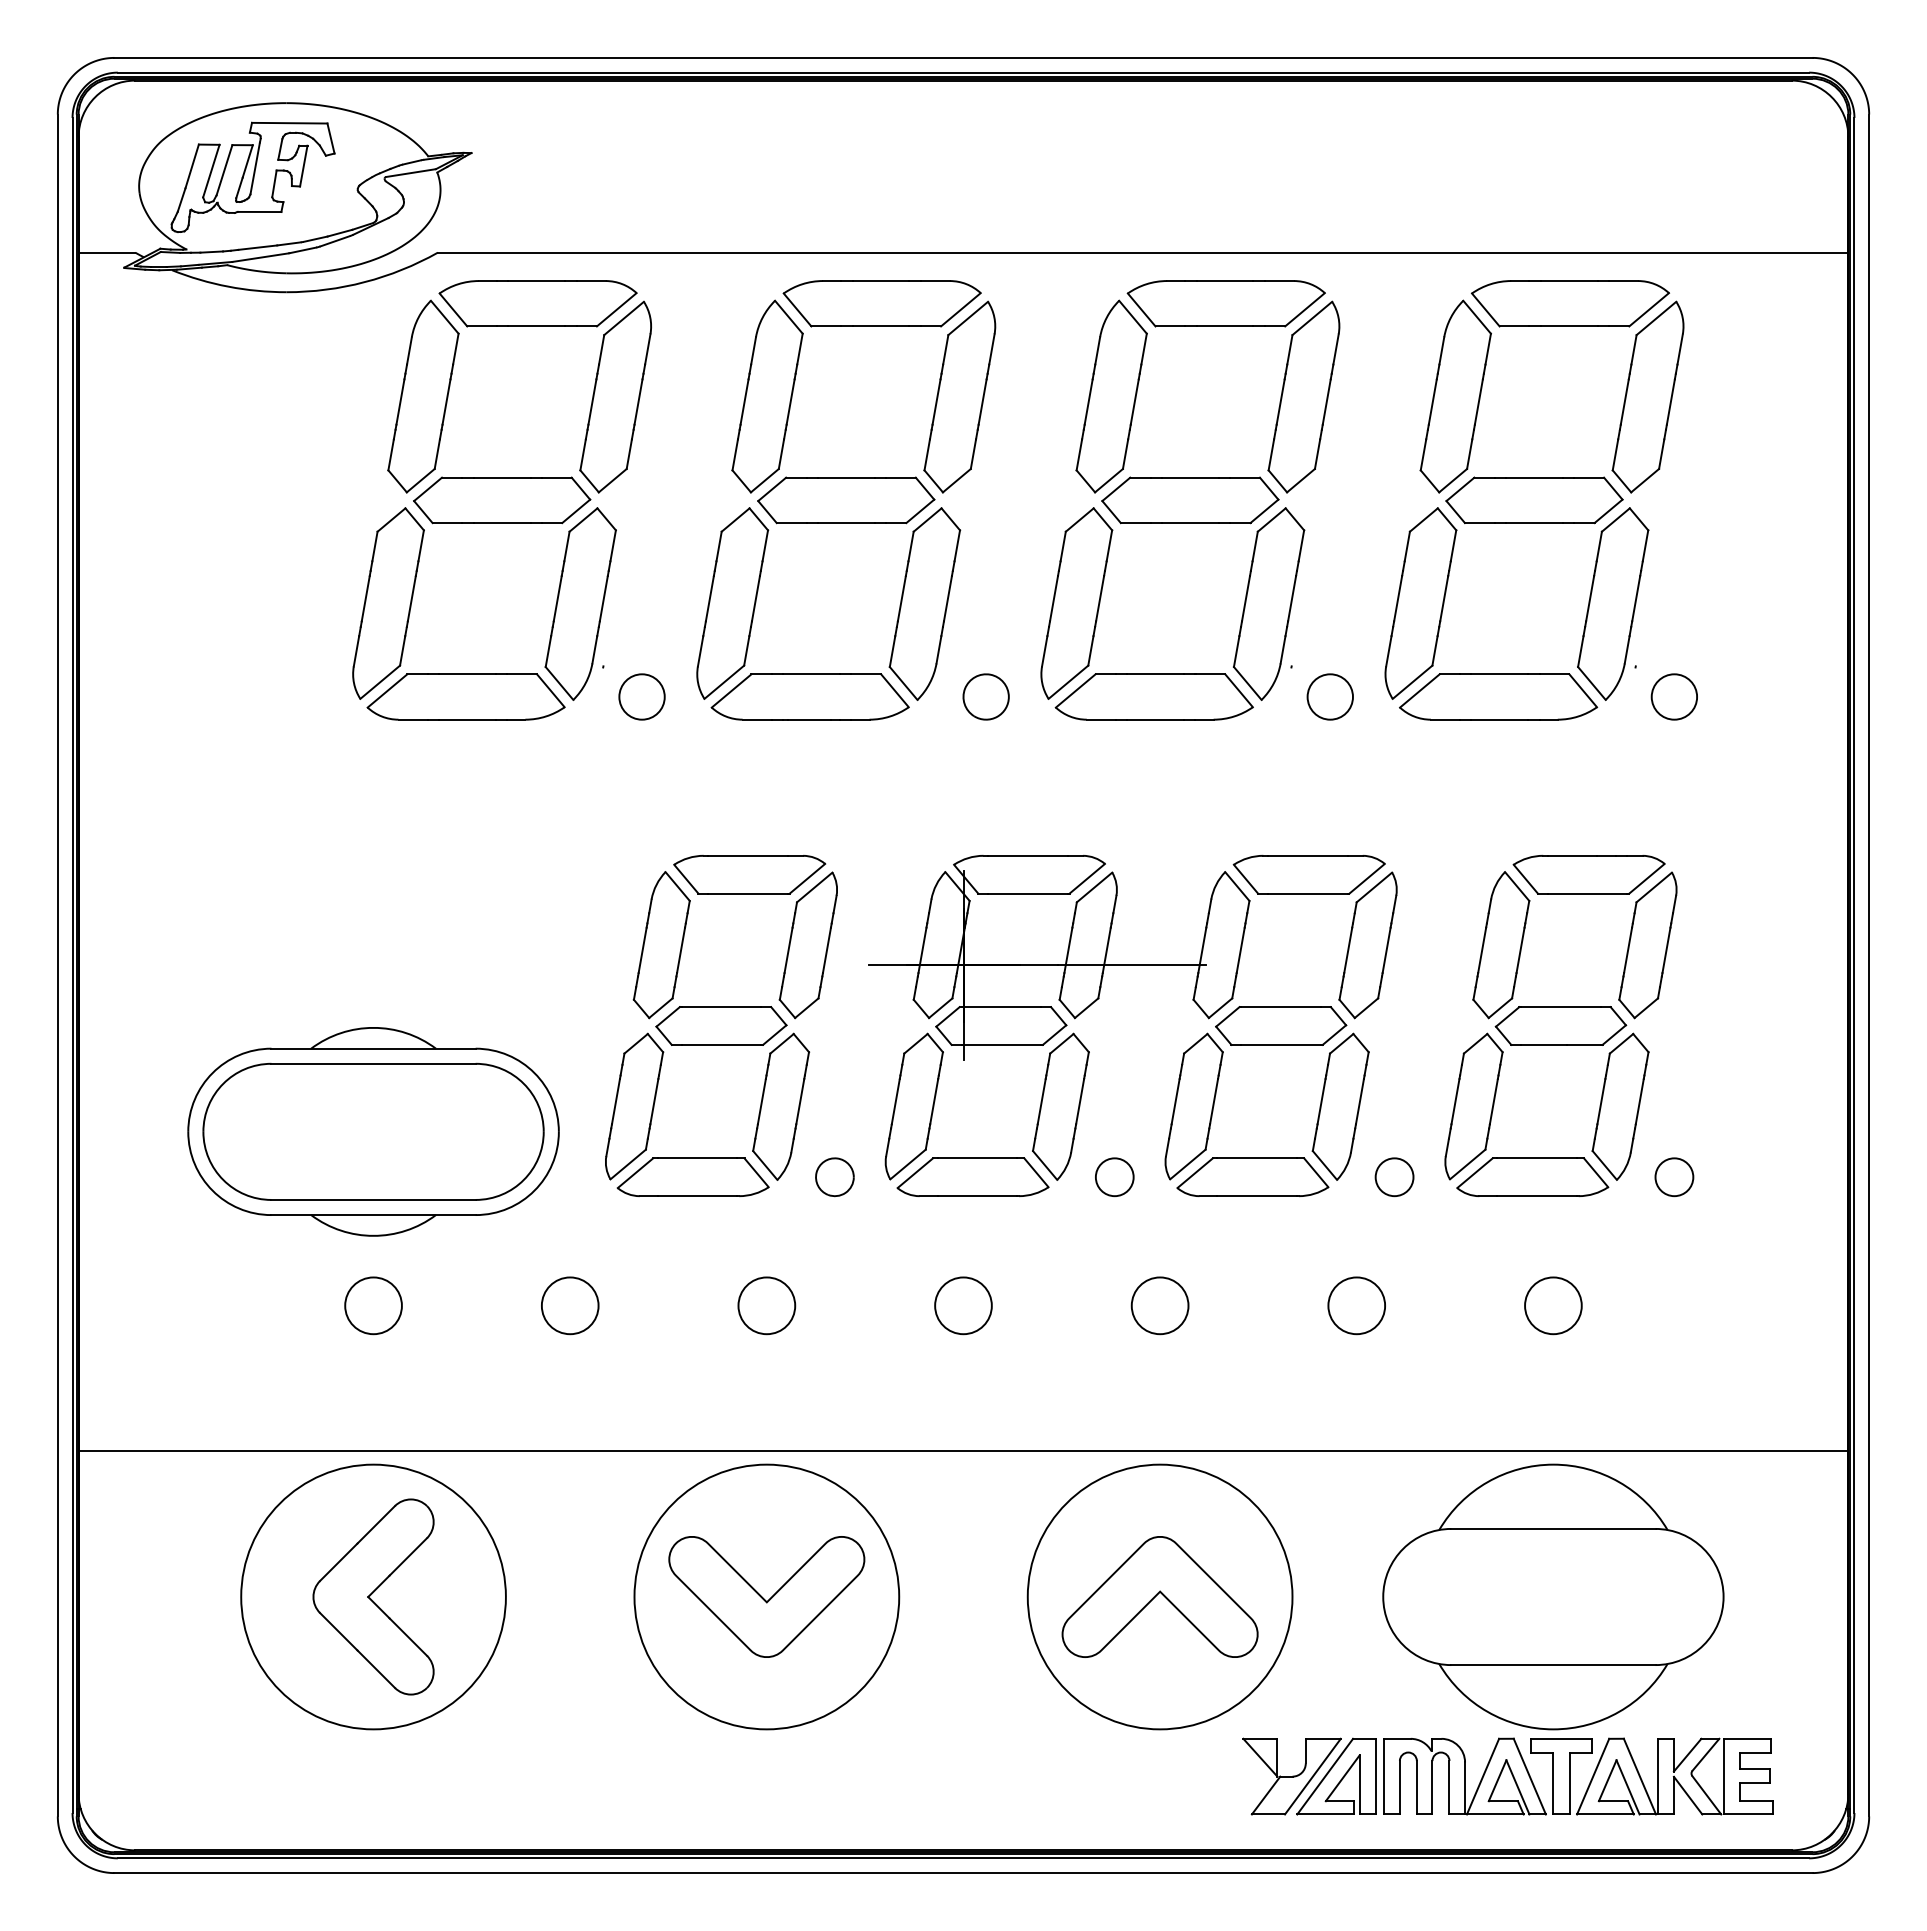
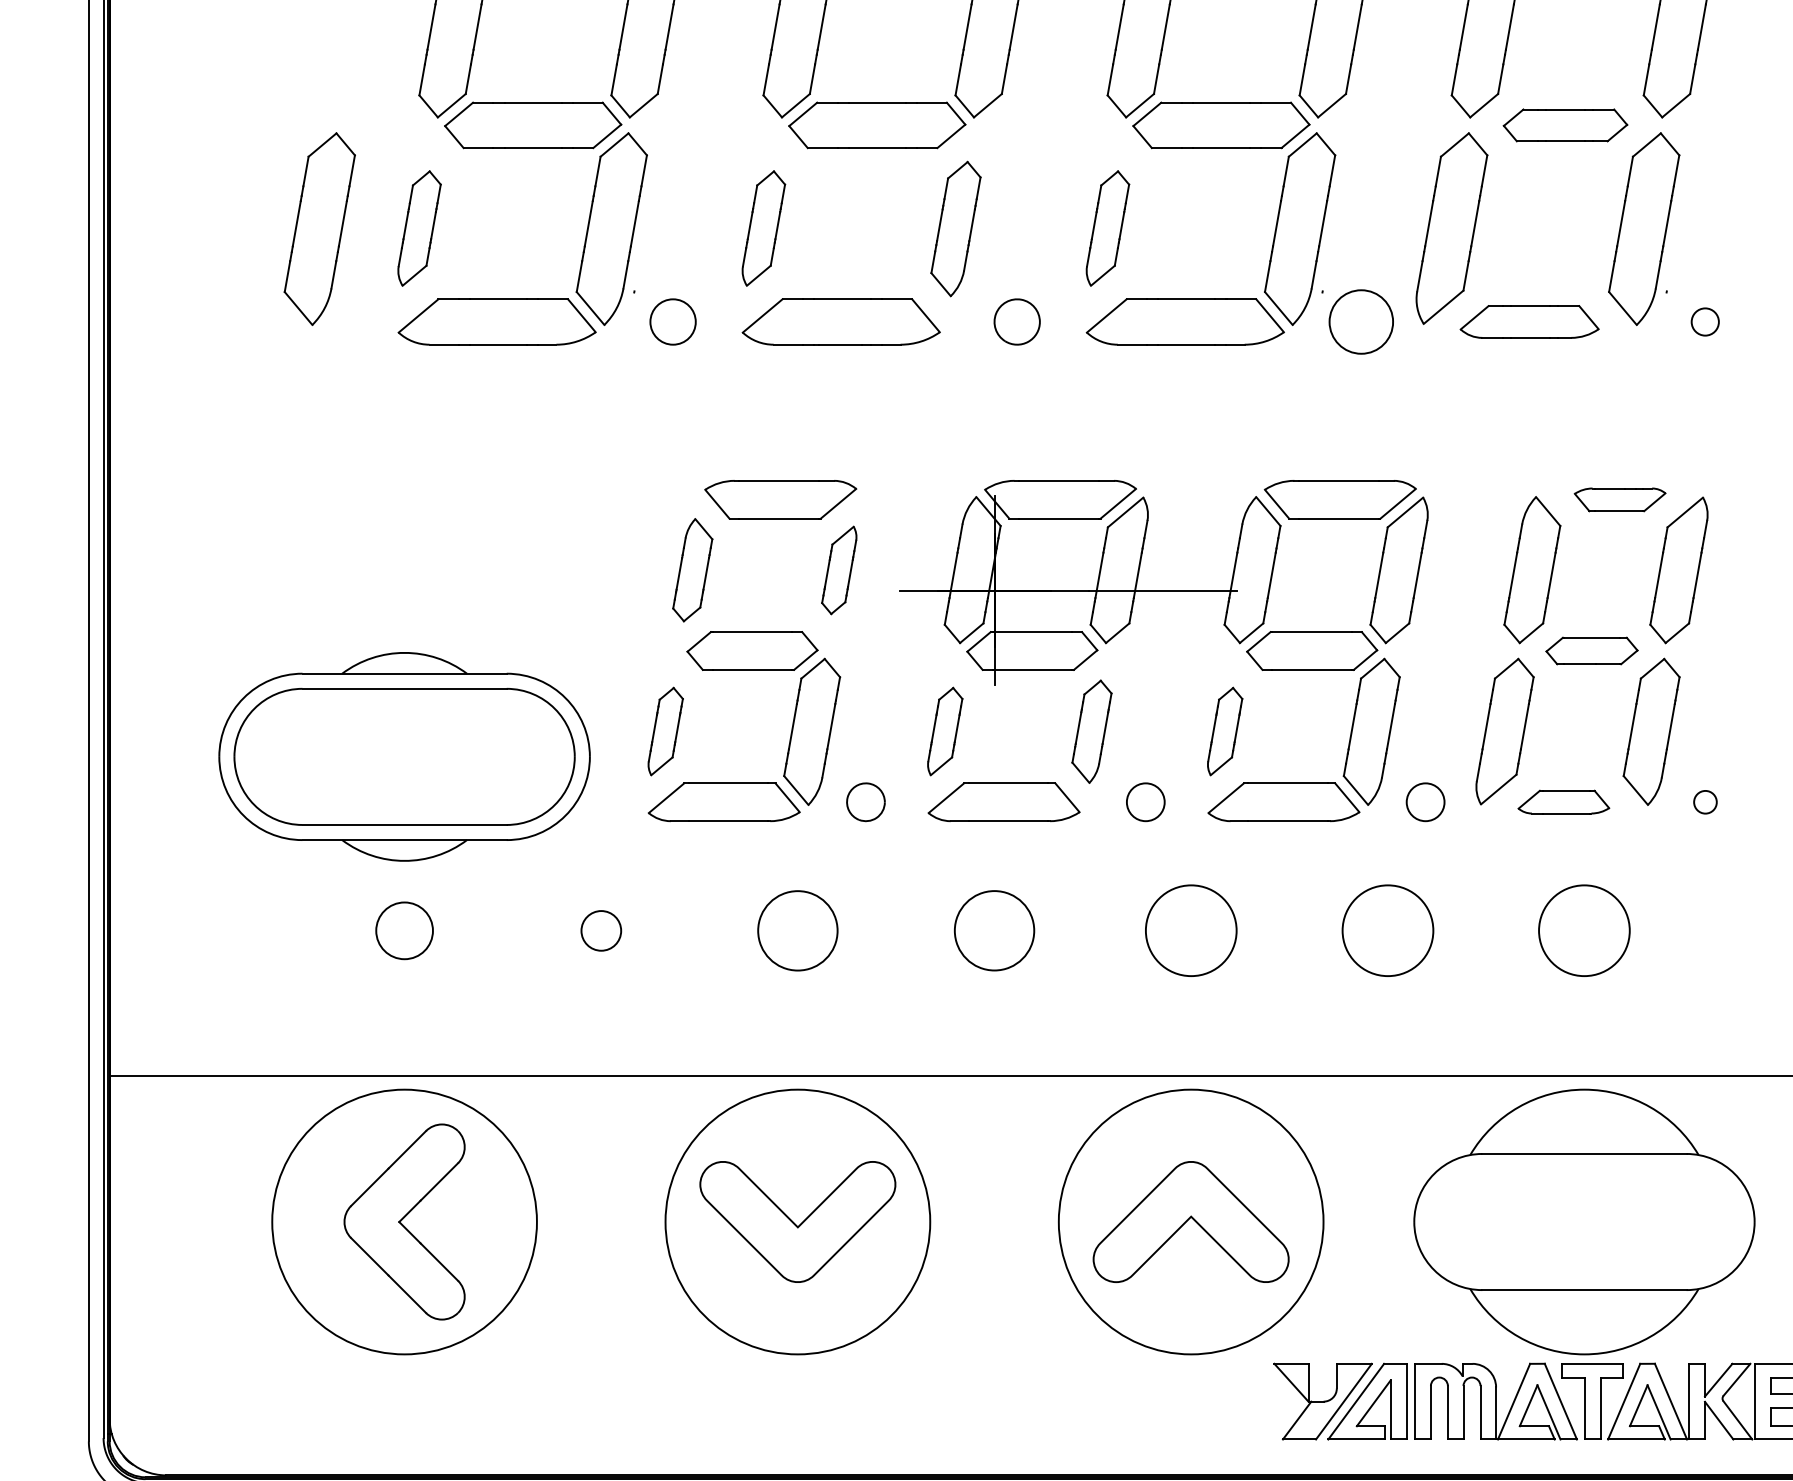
part: (1534, 500) -> (1565, 125), size x0.7
part: (288, 603) -> (319, 228), added
part: (388, 603) -> (419, 228), size x0.6
part: (732, 603) -> (763, 228), size x0.6
part: (924, 603) -> (955, 228), size x0.7
part: (1076, 603) -> (1107, 228), size x0.6
circle: (1329, 696) -> (1360, 321), size x1.4
part: (1498, 696) -> (1529, 321), size x0.7
circle: (1673, 696) -> (1704, 321), size x0.6
part: (1588, 874) -> (1619, 499), size x0.6
part: (661, 945) -> (692, 570), size x0.7
part: (807, 945) -> (838, 570), size x0.6
part: (1560, 1025) -> (1591, 650), size x0.7
part: (634, 1106) -> (665, 731), size x0.6
part: (913, 1106) -> (944, 731), size x0.6
part: (1060, 1106) -> (1091, 731), size x0.7
part: (1193, 1106) -> (1224, 731), size x0.6
part: (1532, 1176) -> (1563, 801), size x0.6
circle: (1674, 1177) -> (1705, 802), size x0.6
circle: (570, 1305) -> (601, 930), size x0.7
circle: (766, 1305) -> (797, 930), size x1.4
circle: (963, 1305) -> (994, 930), size x1.4
circle: (1159, 1305) -> (1190, 930), size x1.6
circle: (1356, 1305) -> (1387, 930), size x1.6
circle: (1553, 1305) -> (1584, 930), size x1.6

